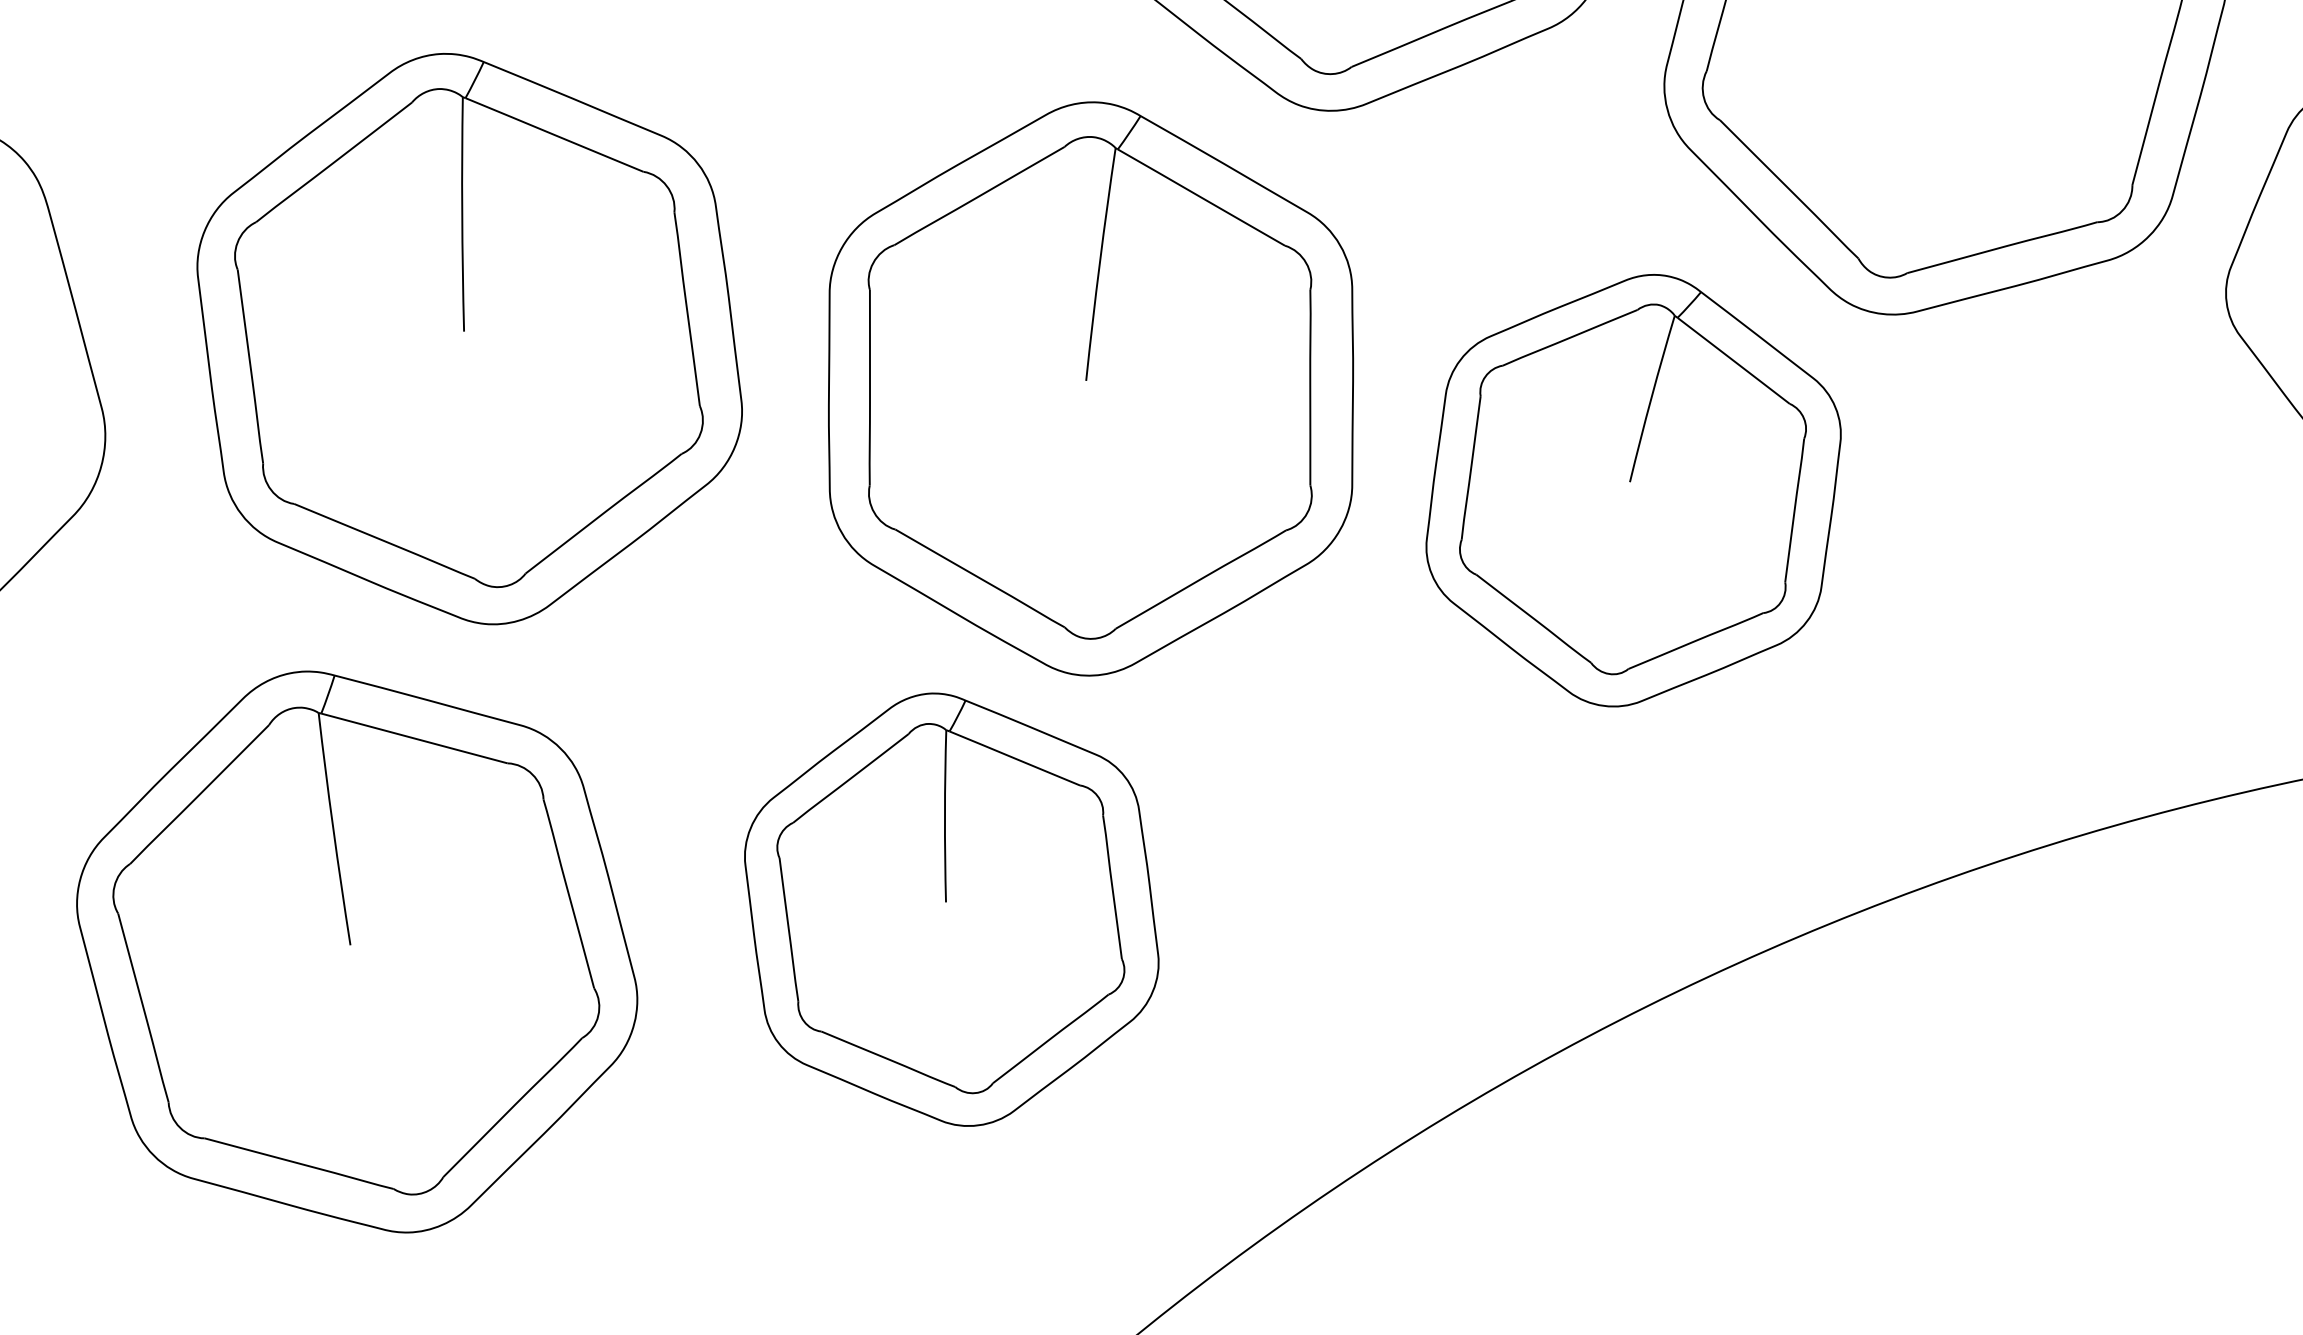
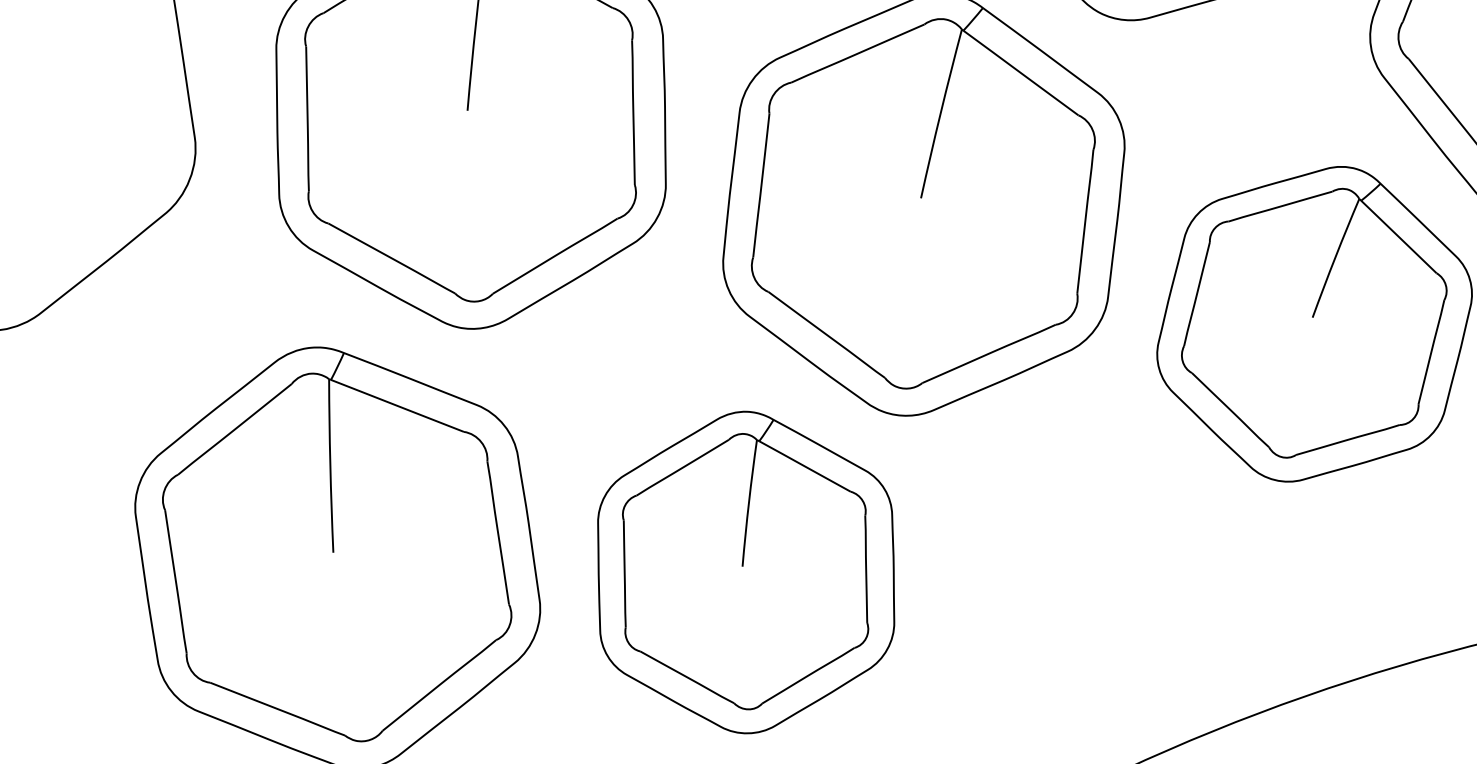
part: (951, 909) -> (746, 572), moved

